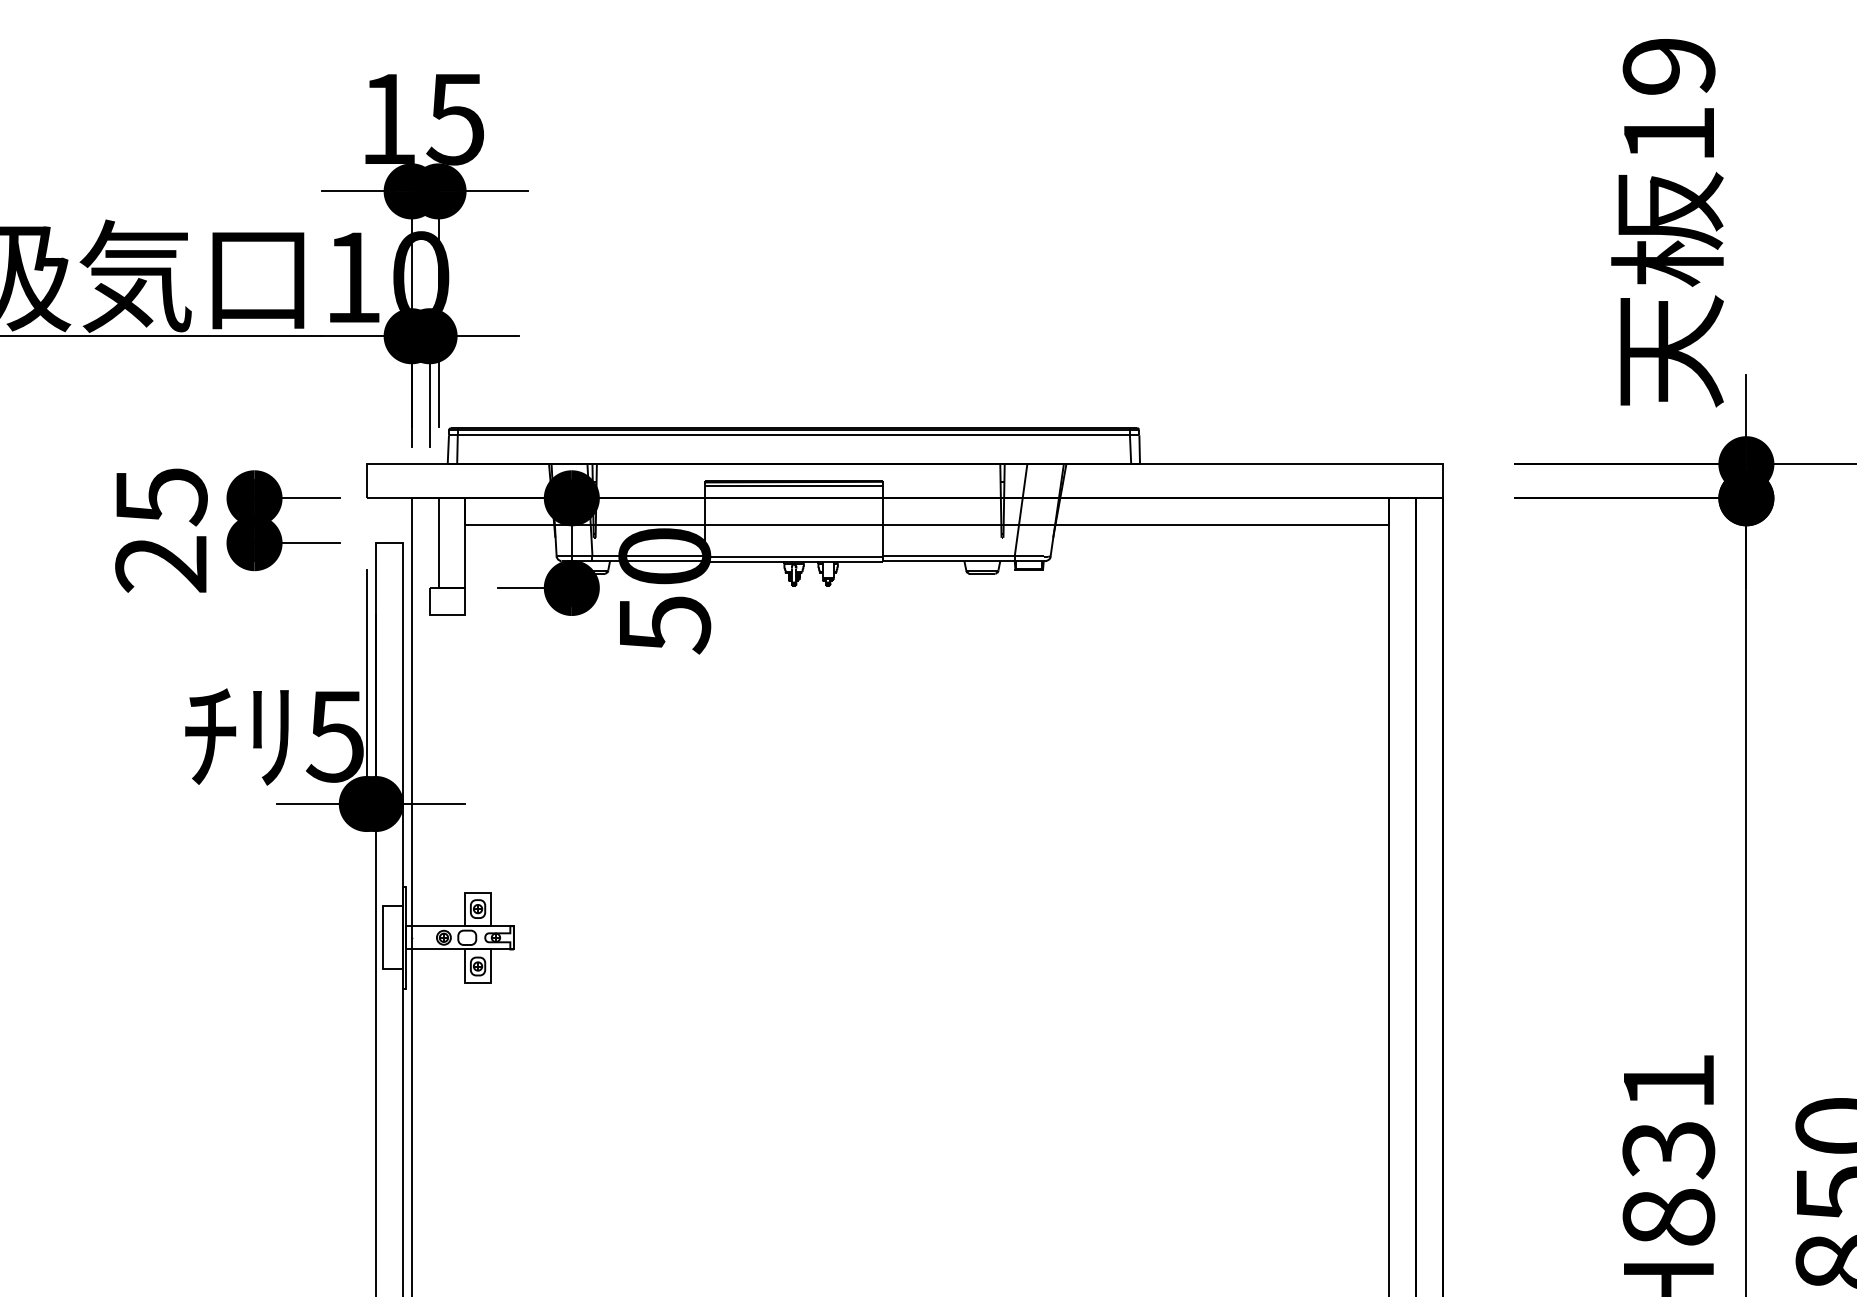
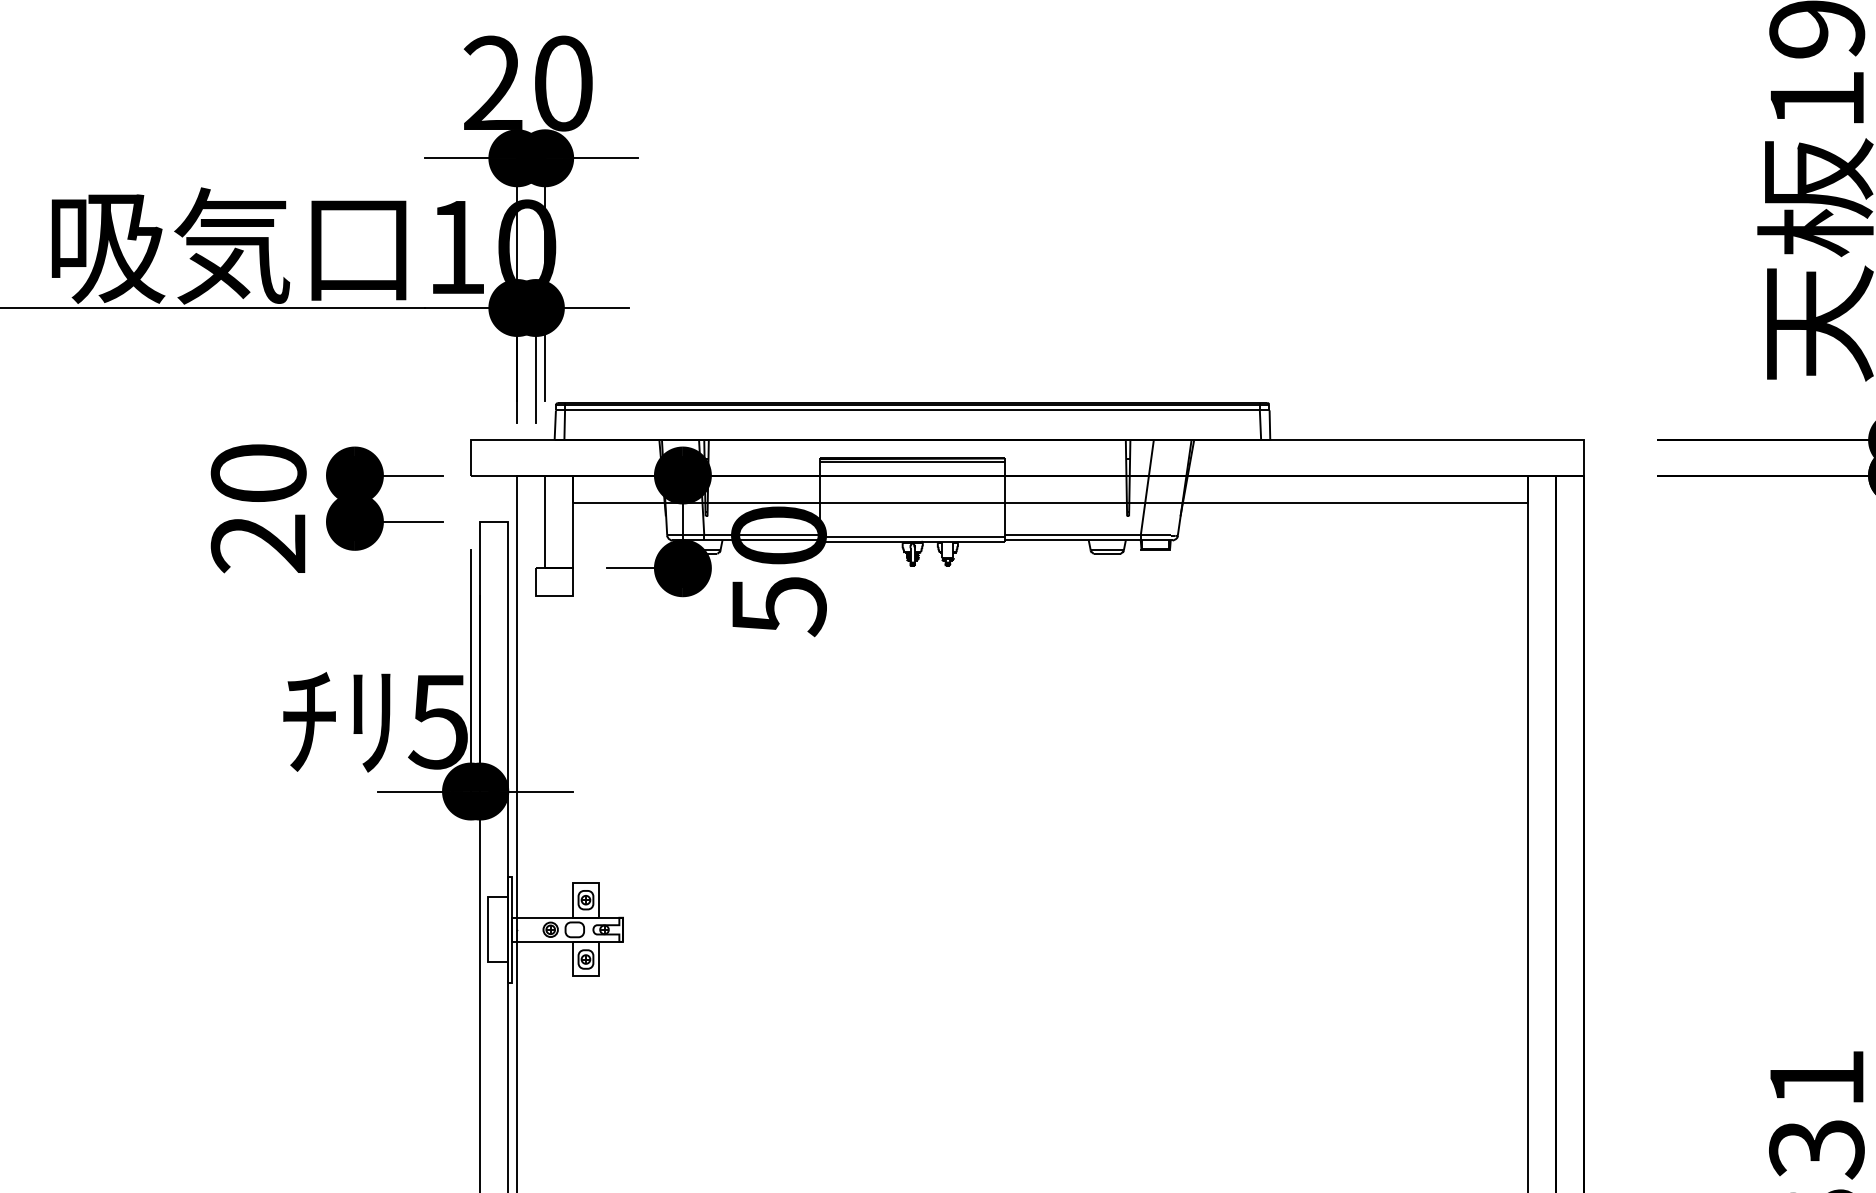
text: (421, 118) -> (527, 82), 15 -> 20
text: (161, 497) -> (258, 474), 25 -> 20

